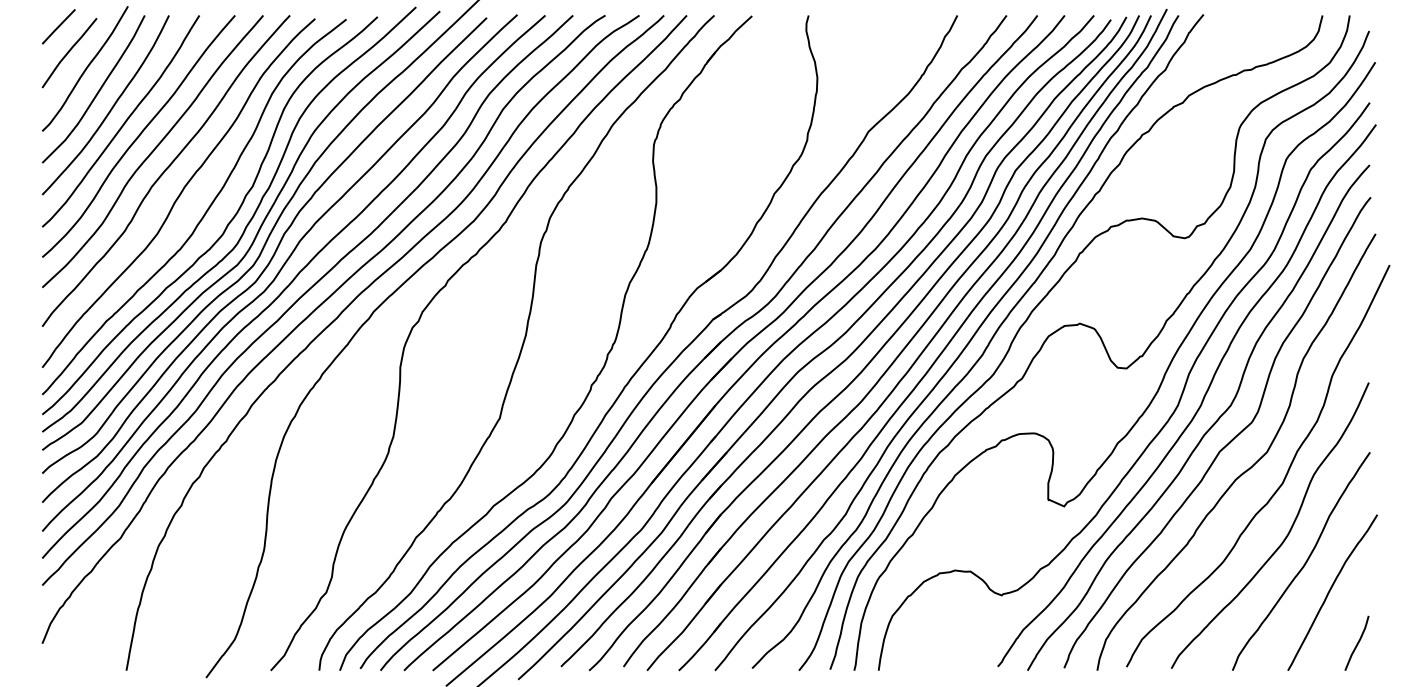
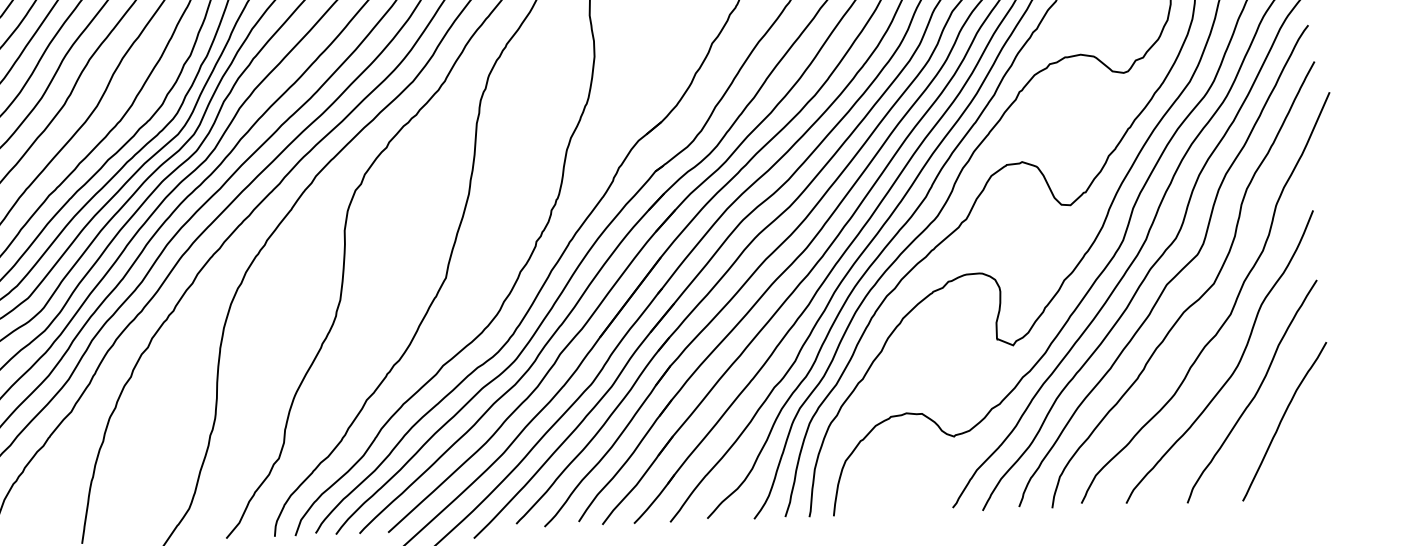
curve: (1357, 642) -> (1311, 470), removed

